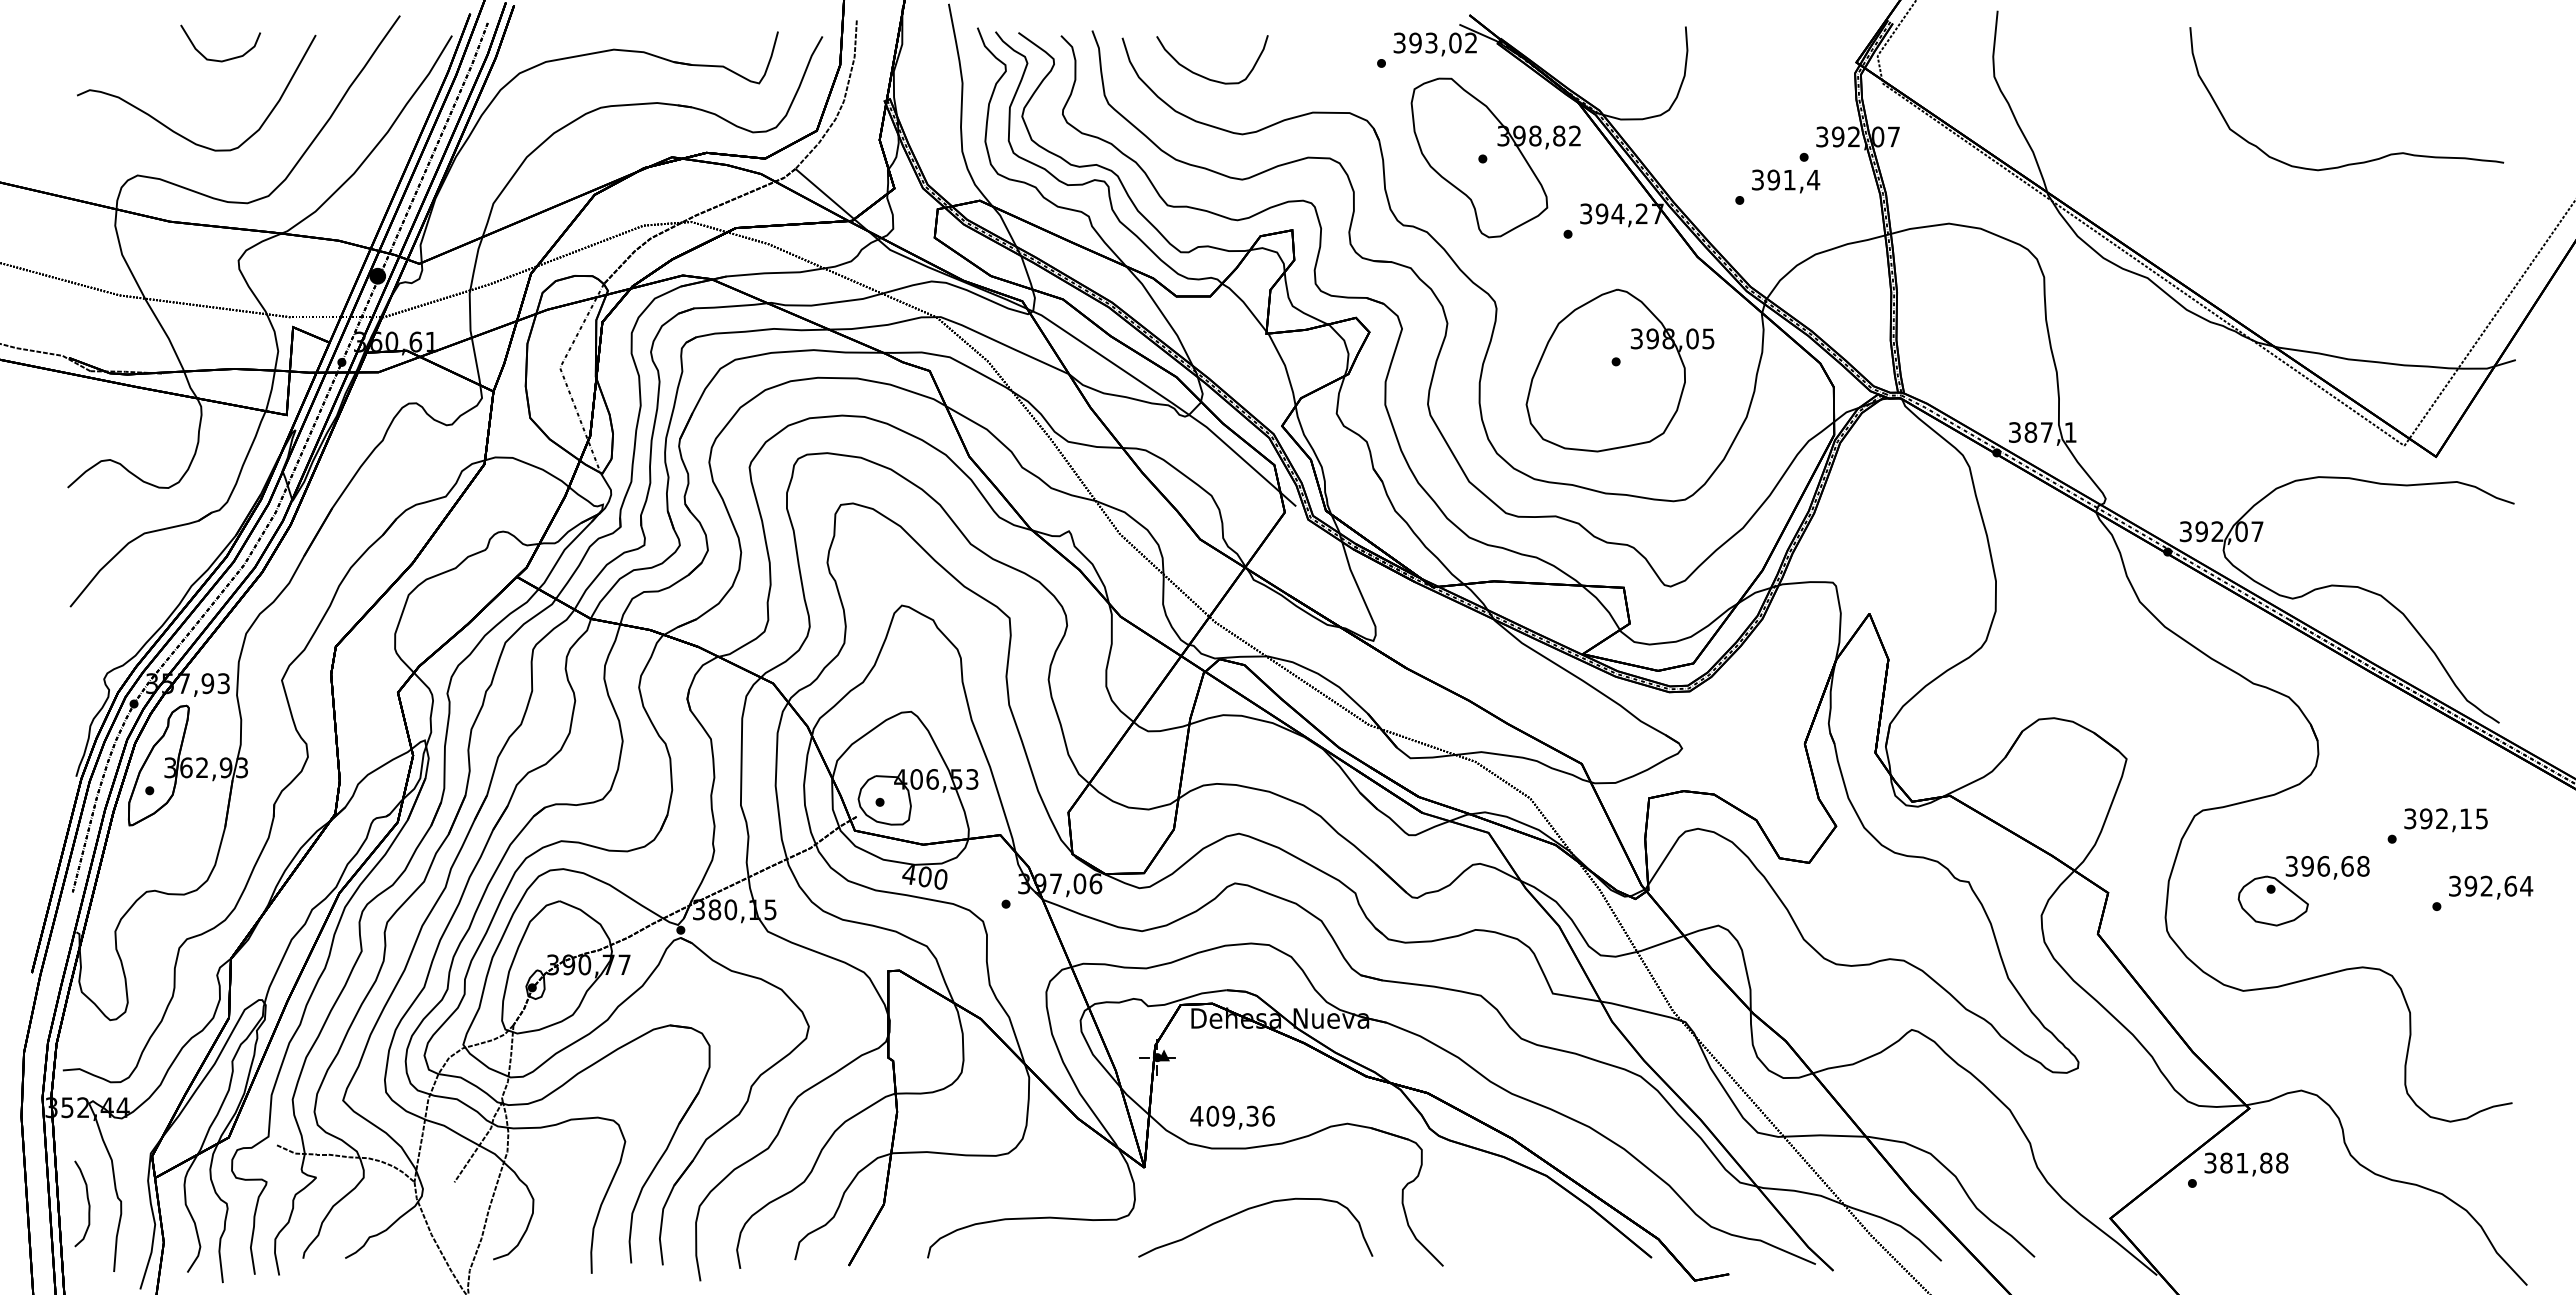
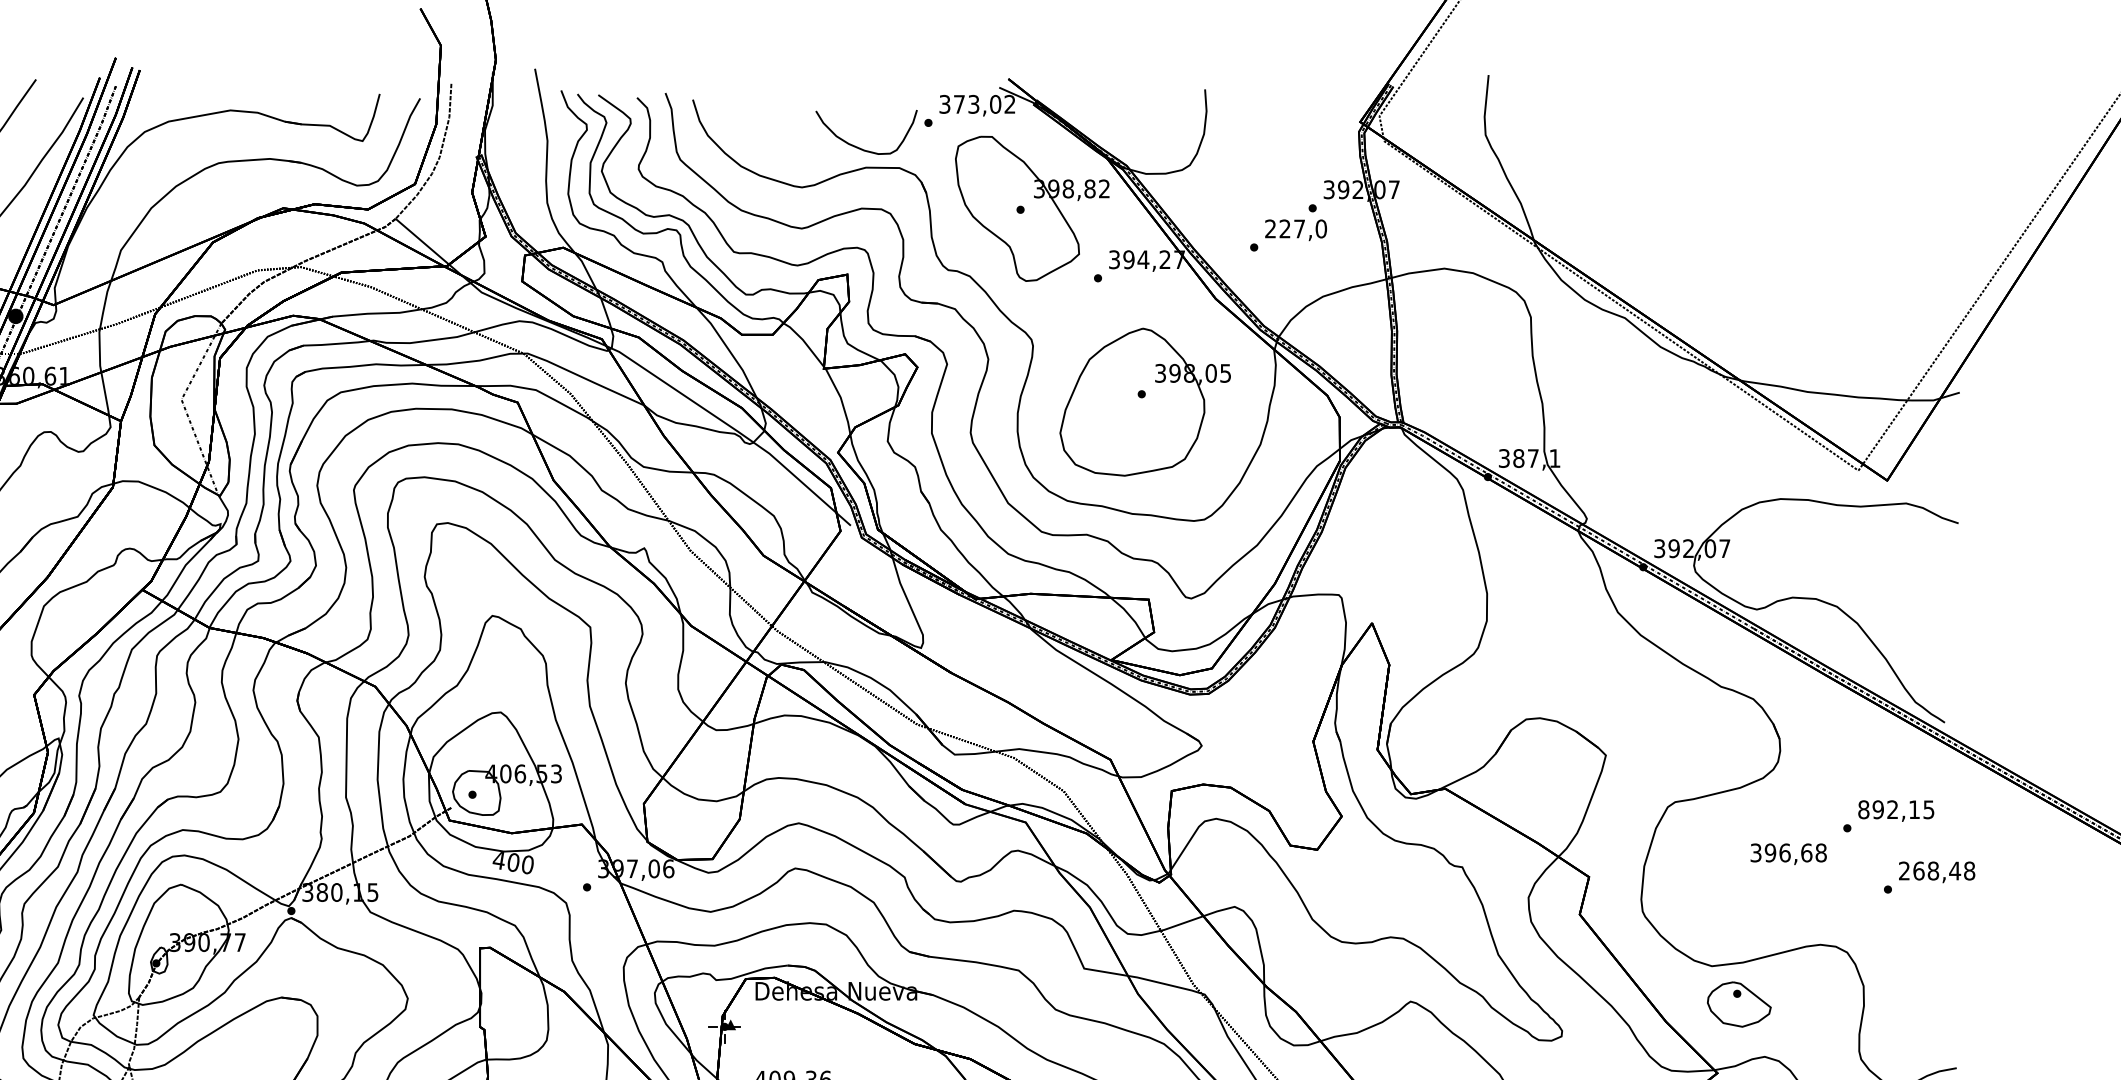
text: (1415, 42) -> (959, 103), 393,02 -> 373,02
curve: (1205, 76) -> (860, 147), moved
curve: (2355, 162) -> (1813, 213), removed
text: (1785, 179) -> (1295, 228), 391,4 -> 227,0
text: (2410, 818) -> (1863, 809), 392,15 -> 892,15
text: (2491, 885) -> (1937, 870), 392,64 -> 268,48
part: (2272, 900) -> (1738, 1004), moved

